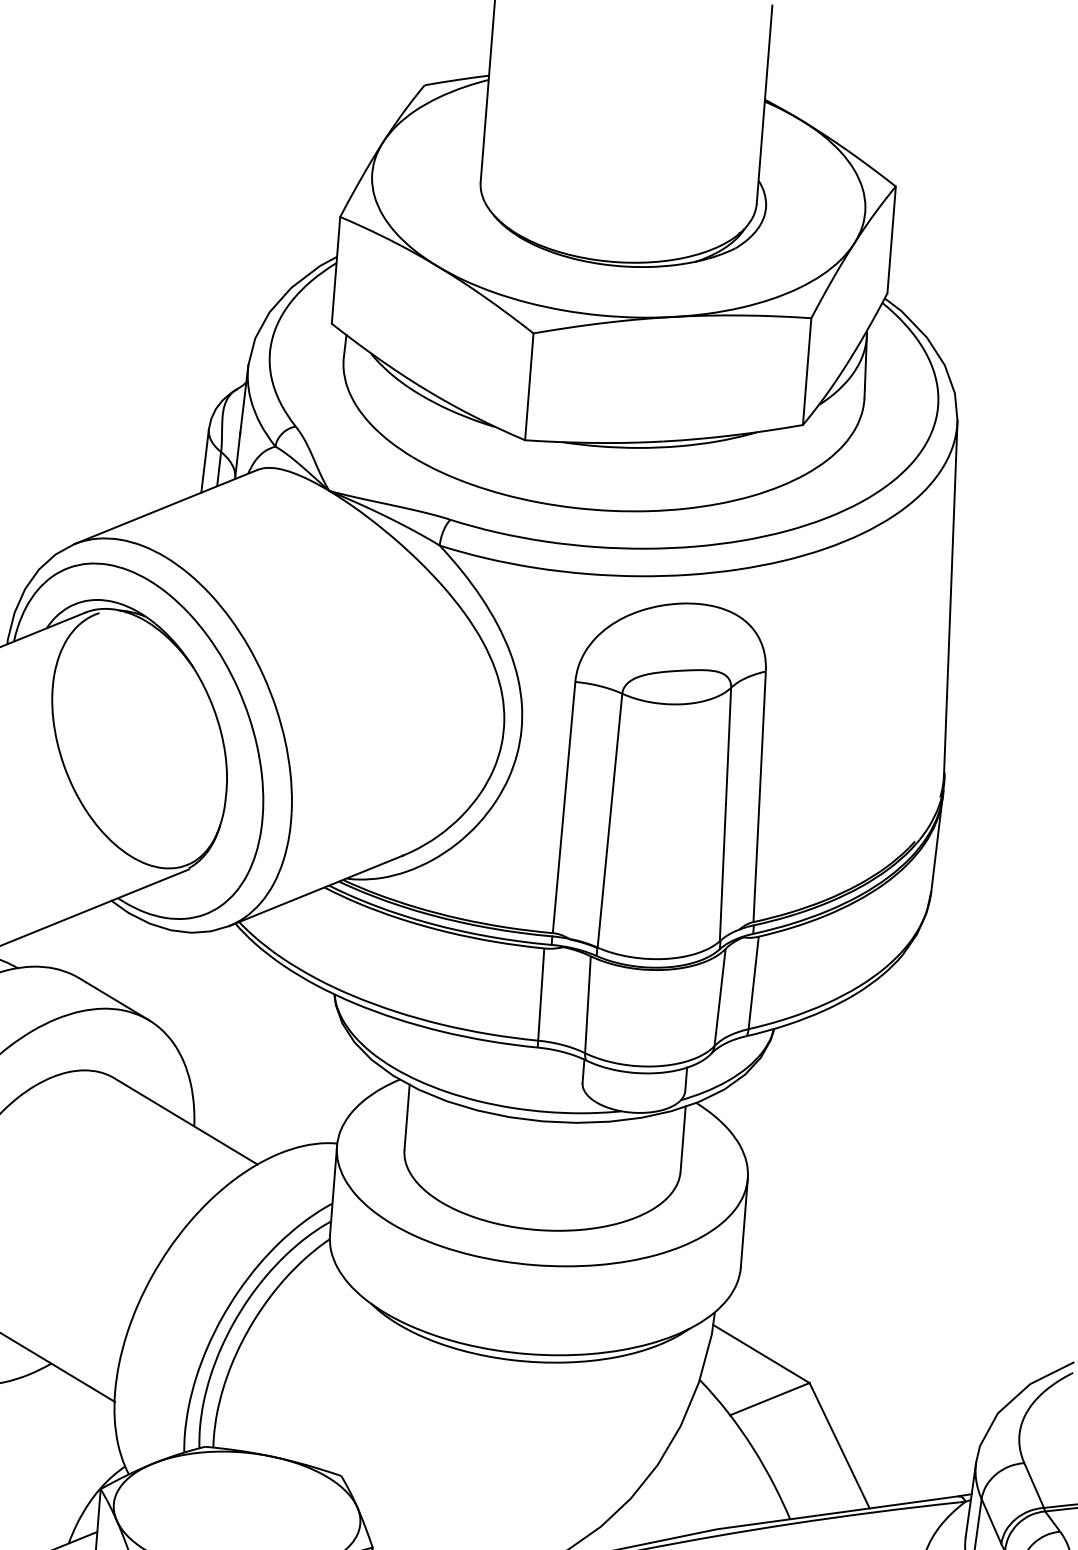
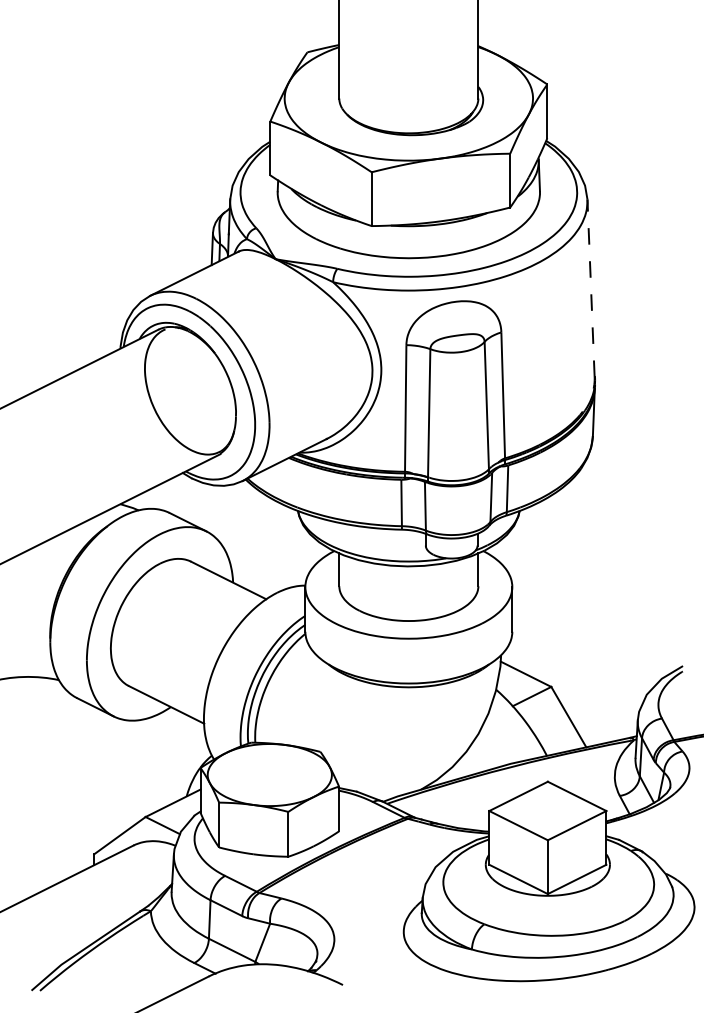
line: (951, 598) -> (591, 288), solid -> dashed

